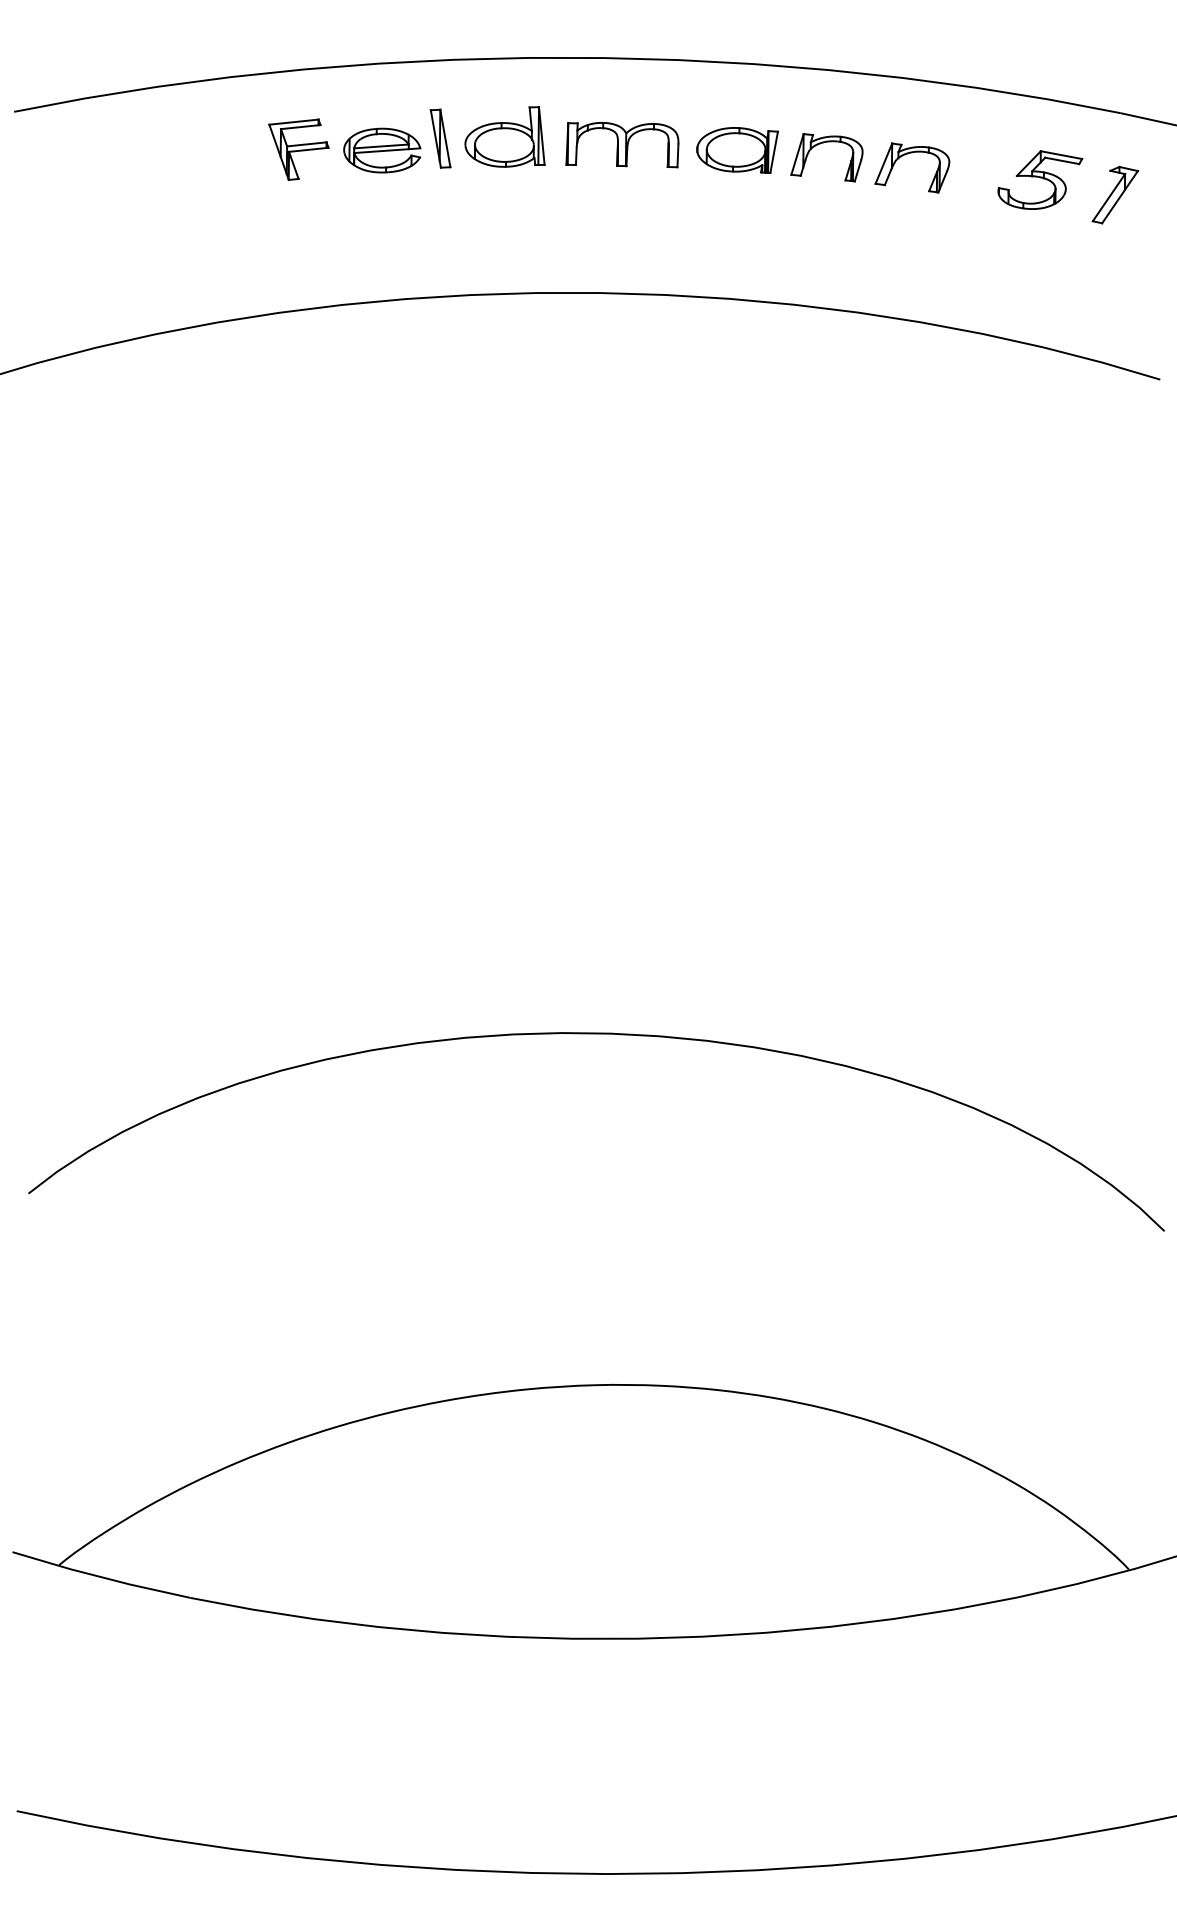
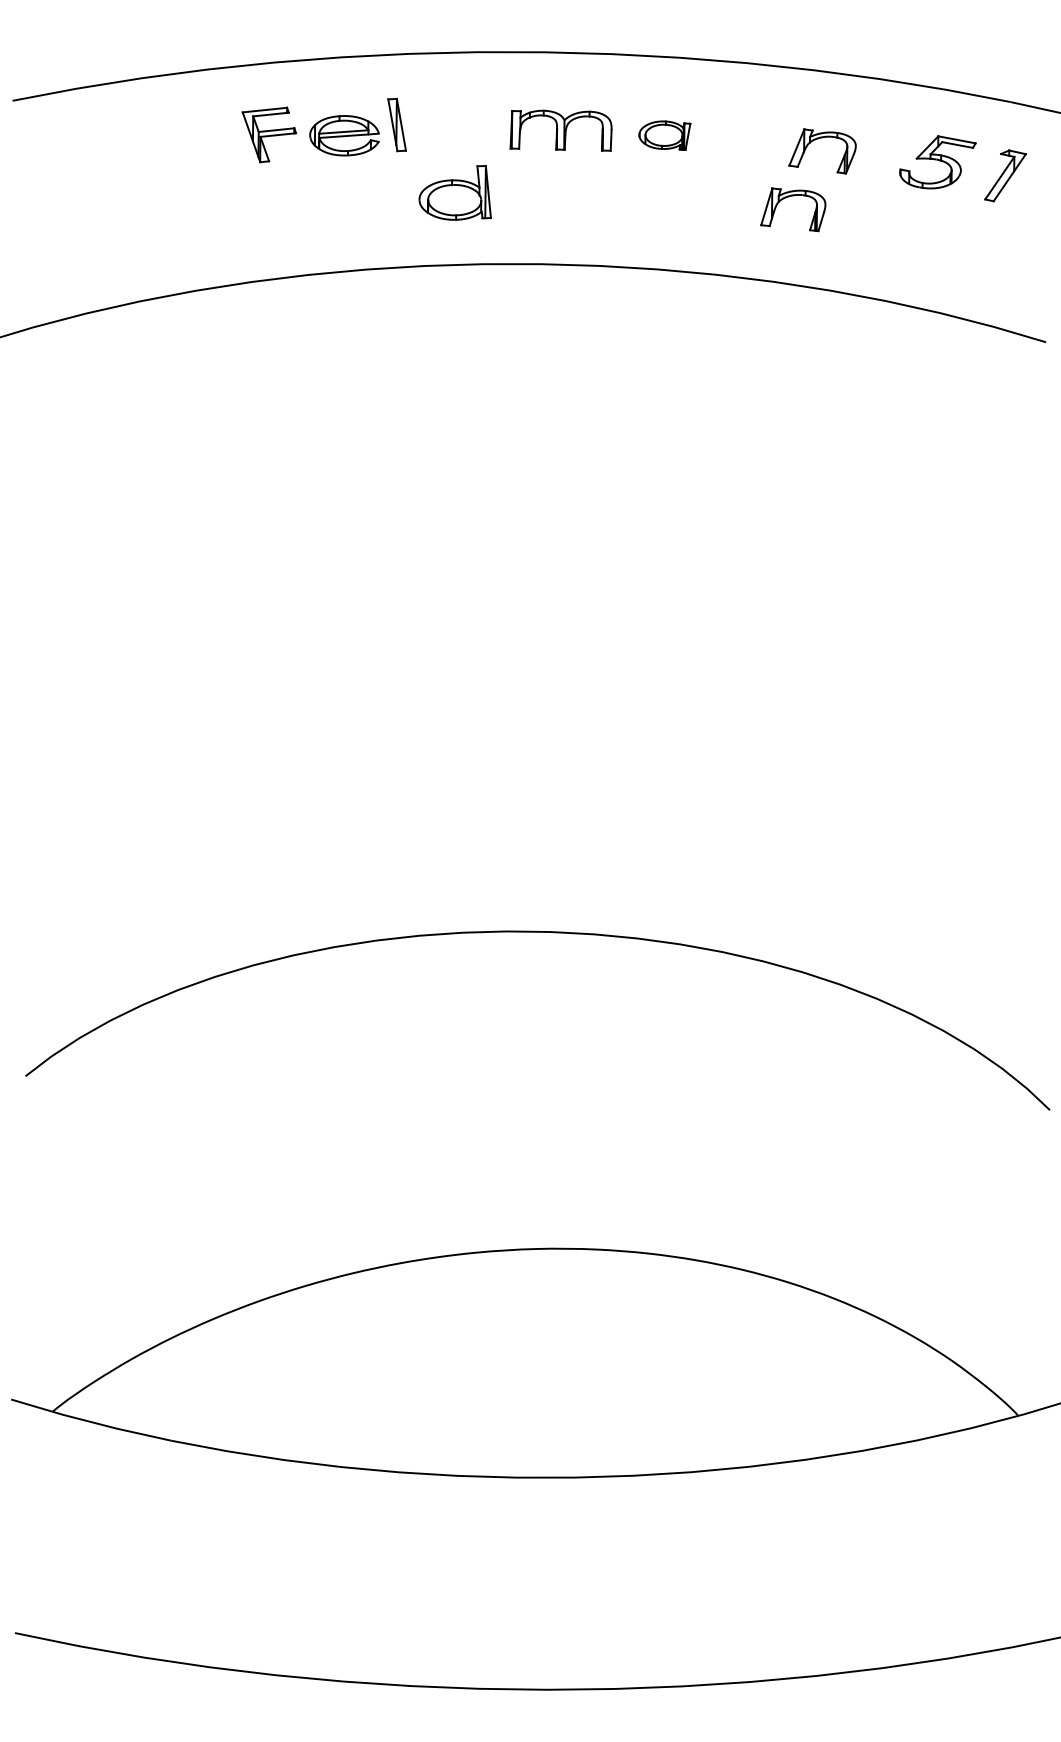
part: (504, 136) -> (454, 192), moved
part: (823, 143) -> (790, 196), moved
part: (737, 150) -> (664, 135), size x0.7

